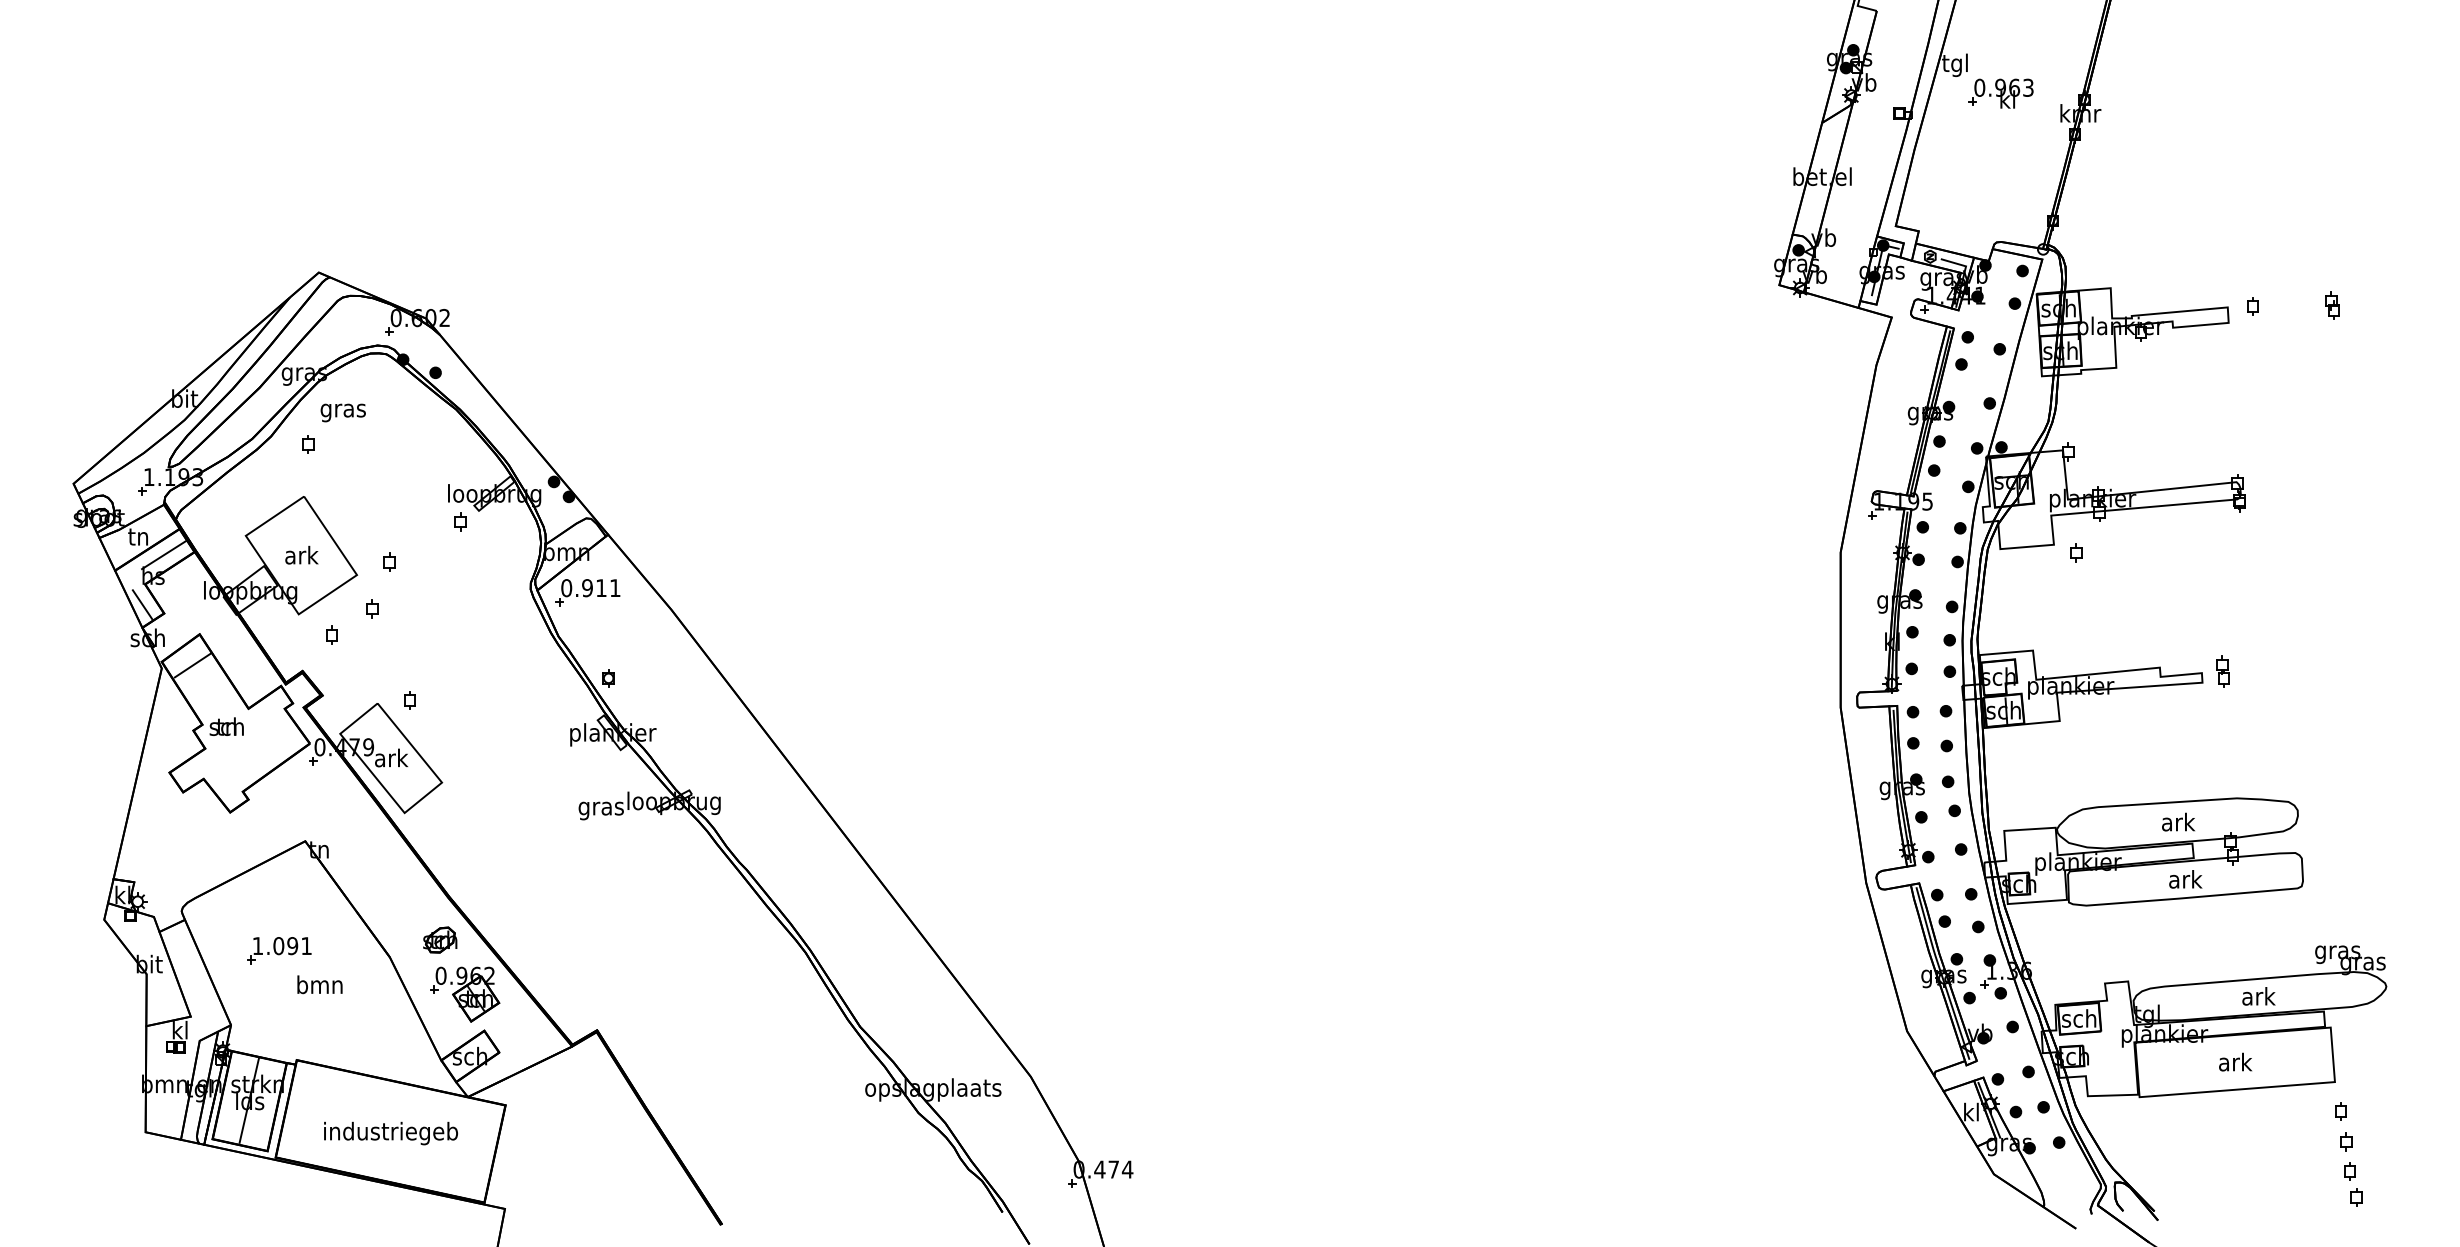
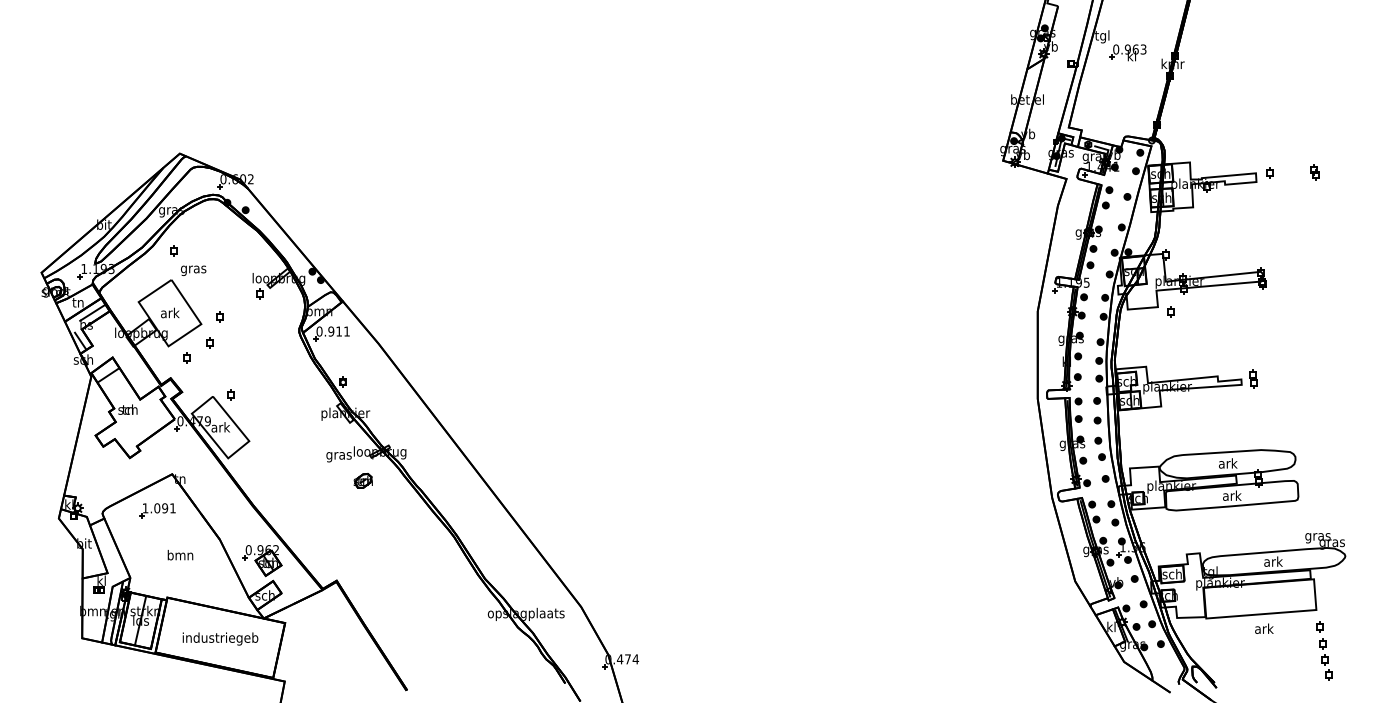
text: (343, 412) -> (193, 270), moved
part: (438, 939) -> (362, 480), moved
part: (279, 949) -> (157, 510), moved
text: (2235, 1061) -> (1264, 628), moved

